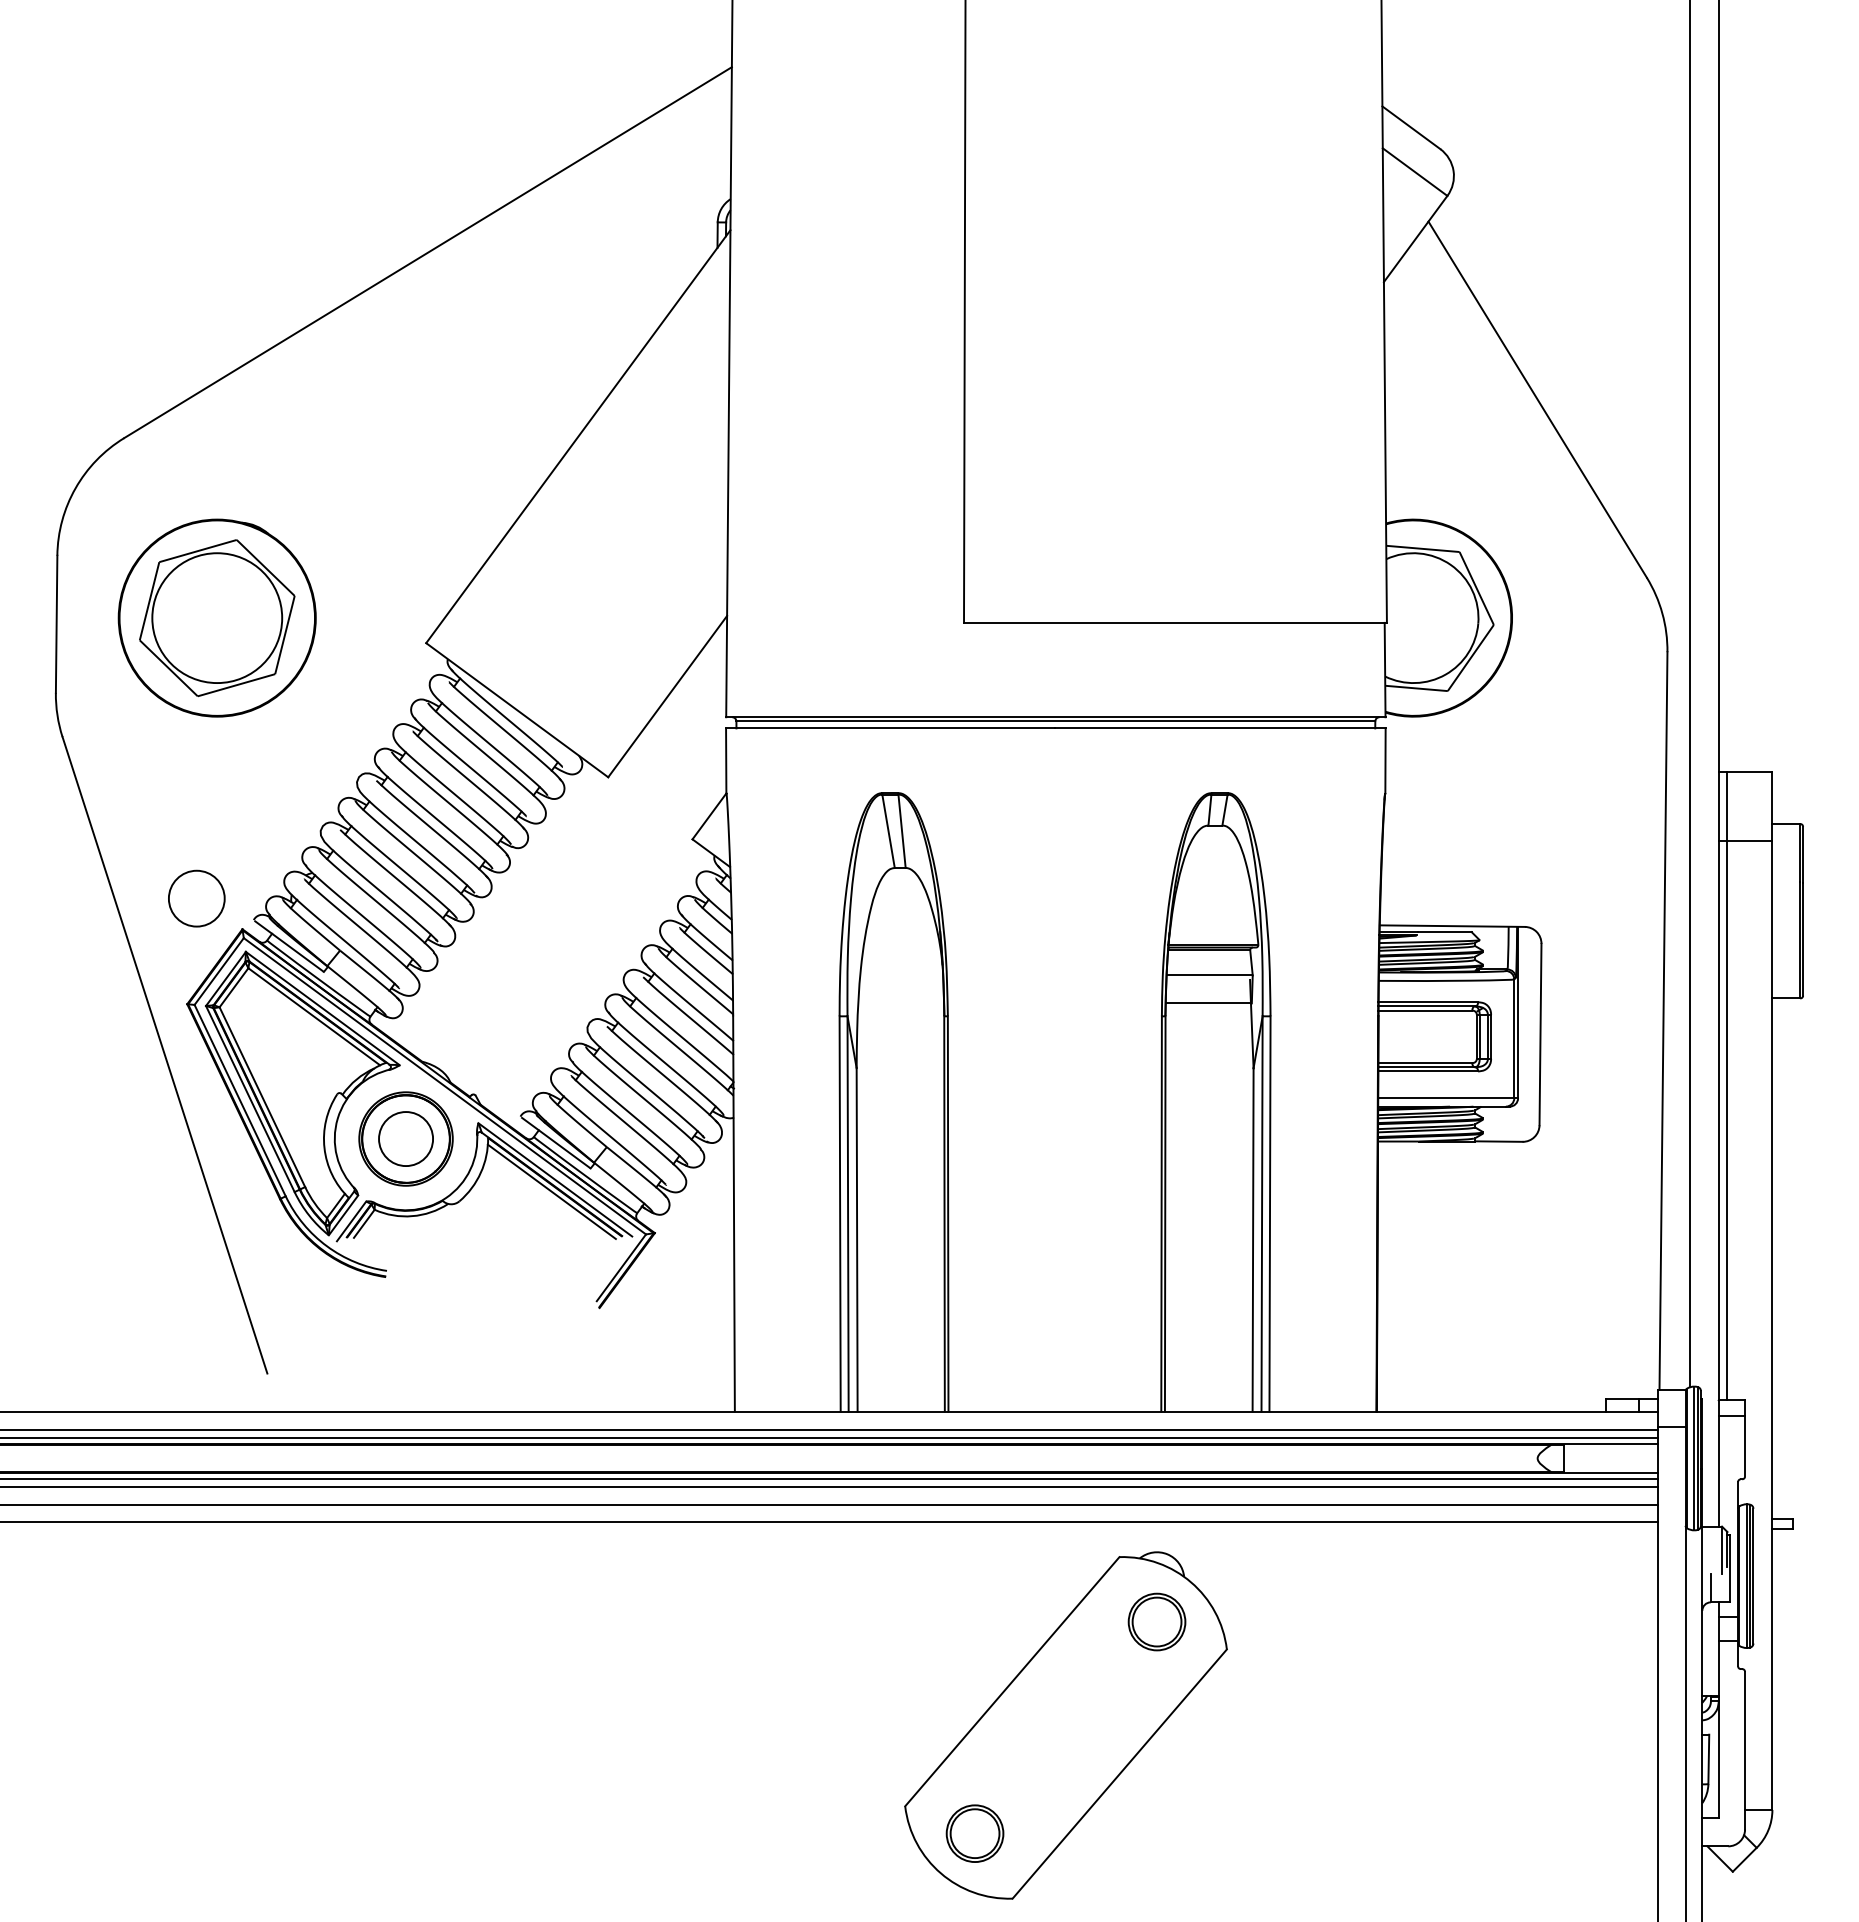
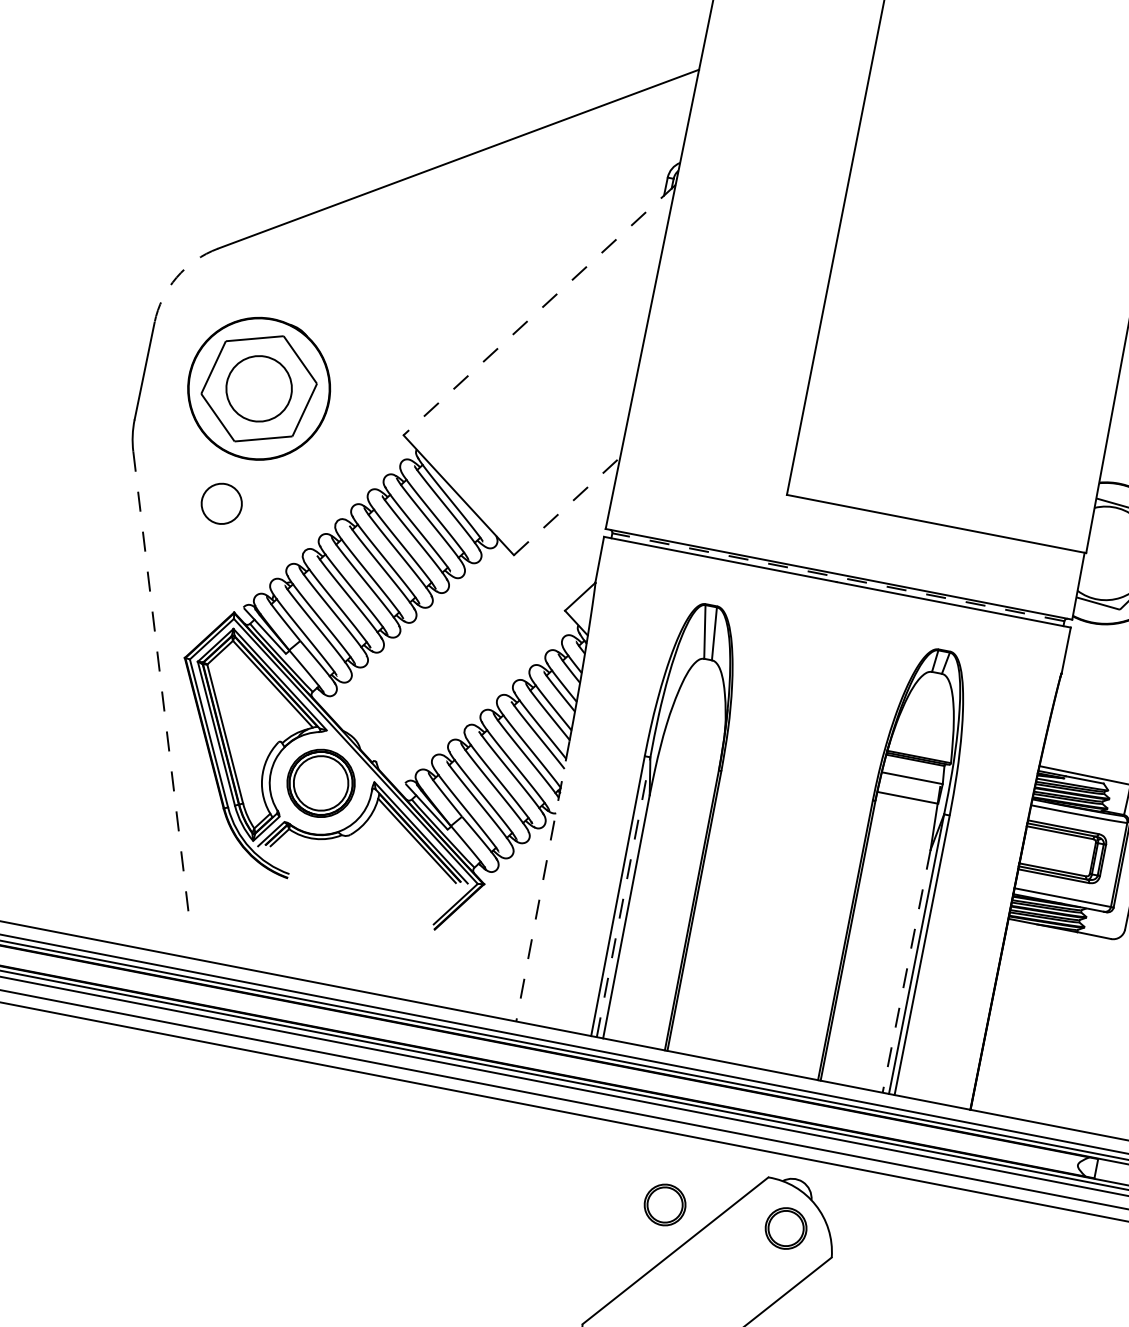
line: (578, 437) -> (539, 310), solid -> dashed
arc: (75, 488) -> (176, 277), solid -> dashed
circle: (217, 618) -> (259, 389), size x0.7
line: (667, 696) -> (566, 506), solid -> dashed
line: (1055, 721) -> (838, 577), solid -> dashed
circle: (196, 898) -> (221, 503), moved
line: (165, 1055) -> (162, 691), solid -> dashed
circle: (406, 1139) -> (321, 783), size x1.4
line: (734, 1213) -> (543, 881), solid -> dashed
line: (848, 1213) -> (623, 896), solid -> dashed
line: (1253, 1239) -> (906, 971), solid -> dashed
part: (985, 1621) -> (664, 1204), added

